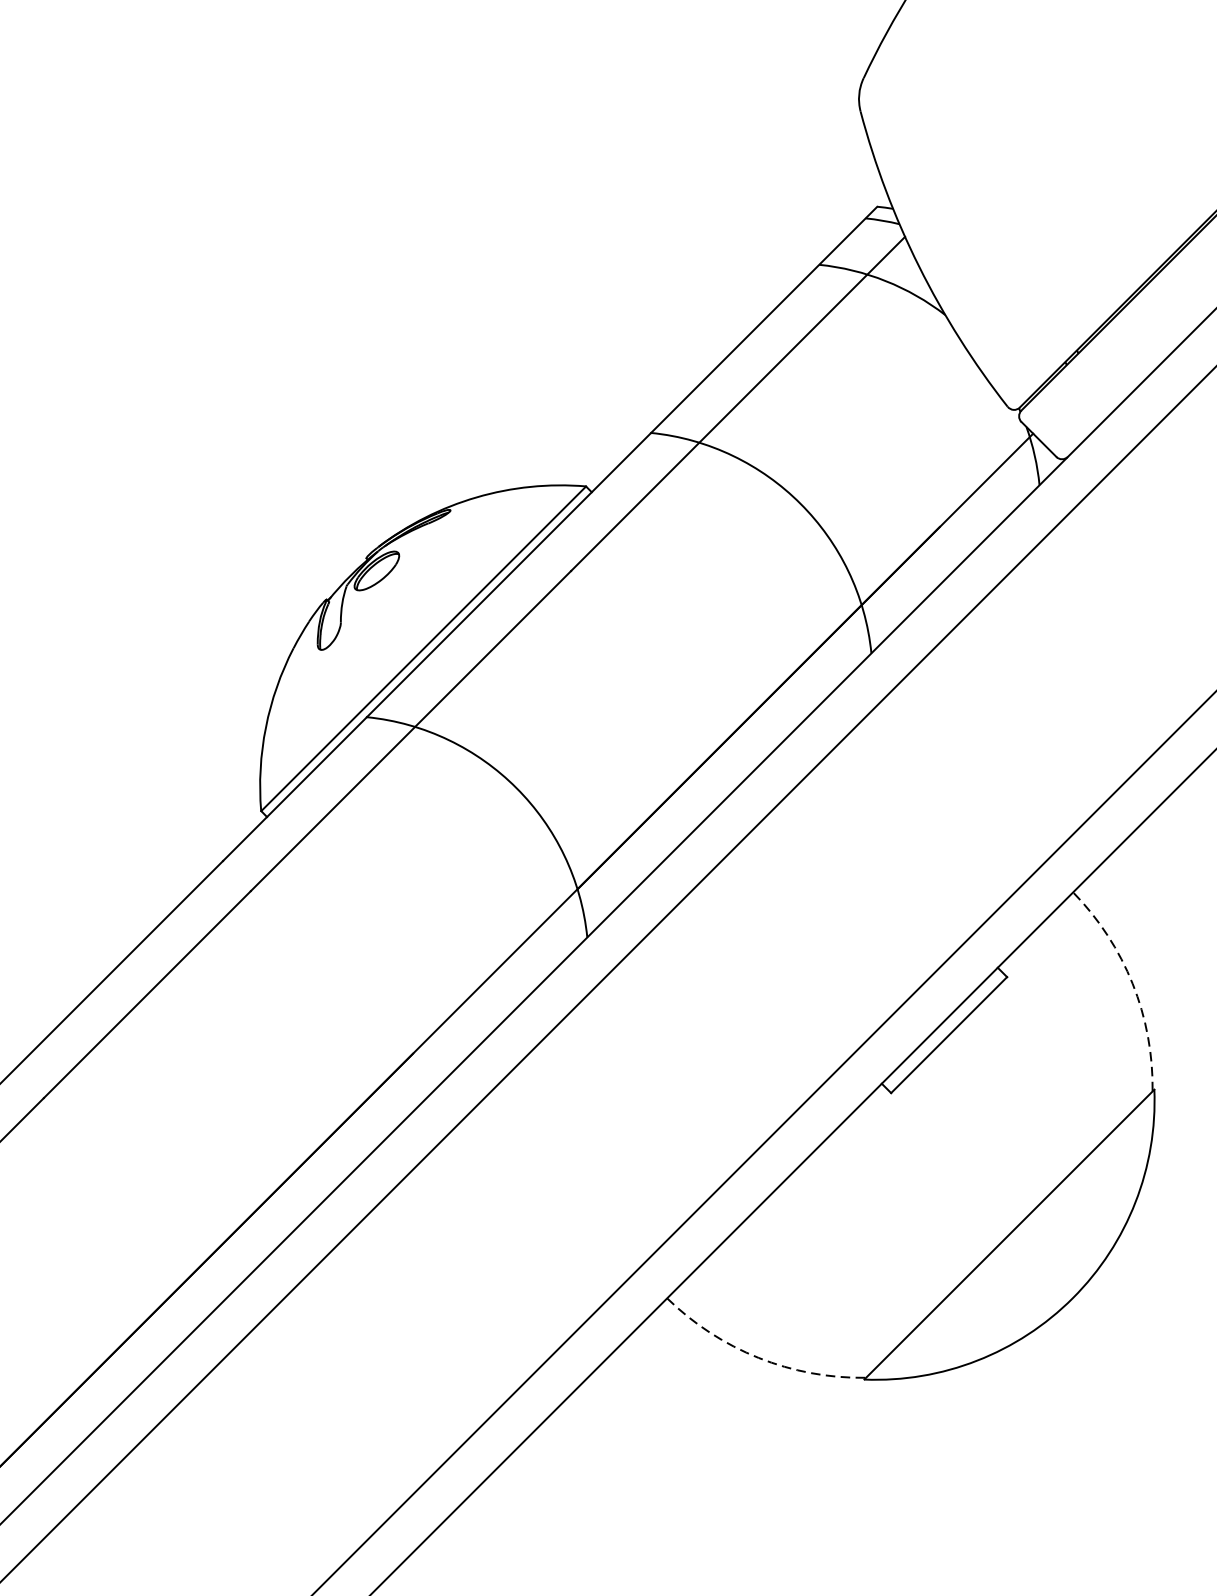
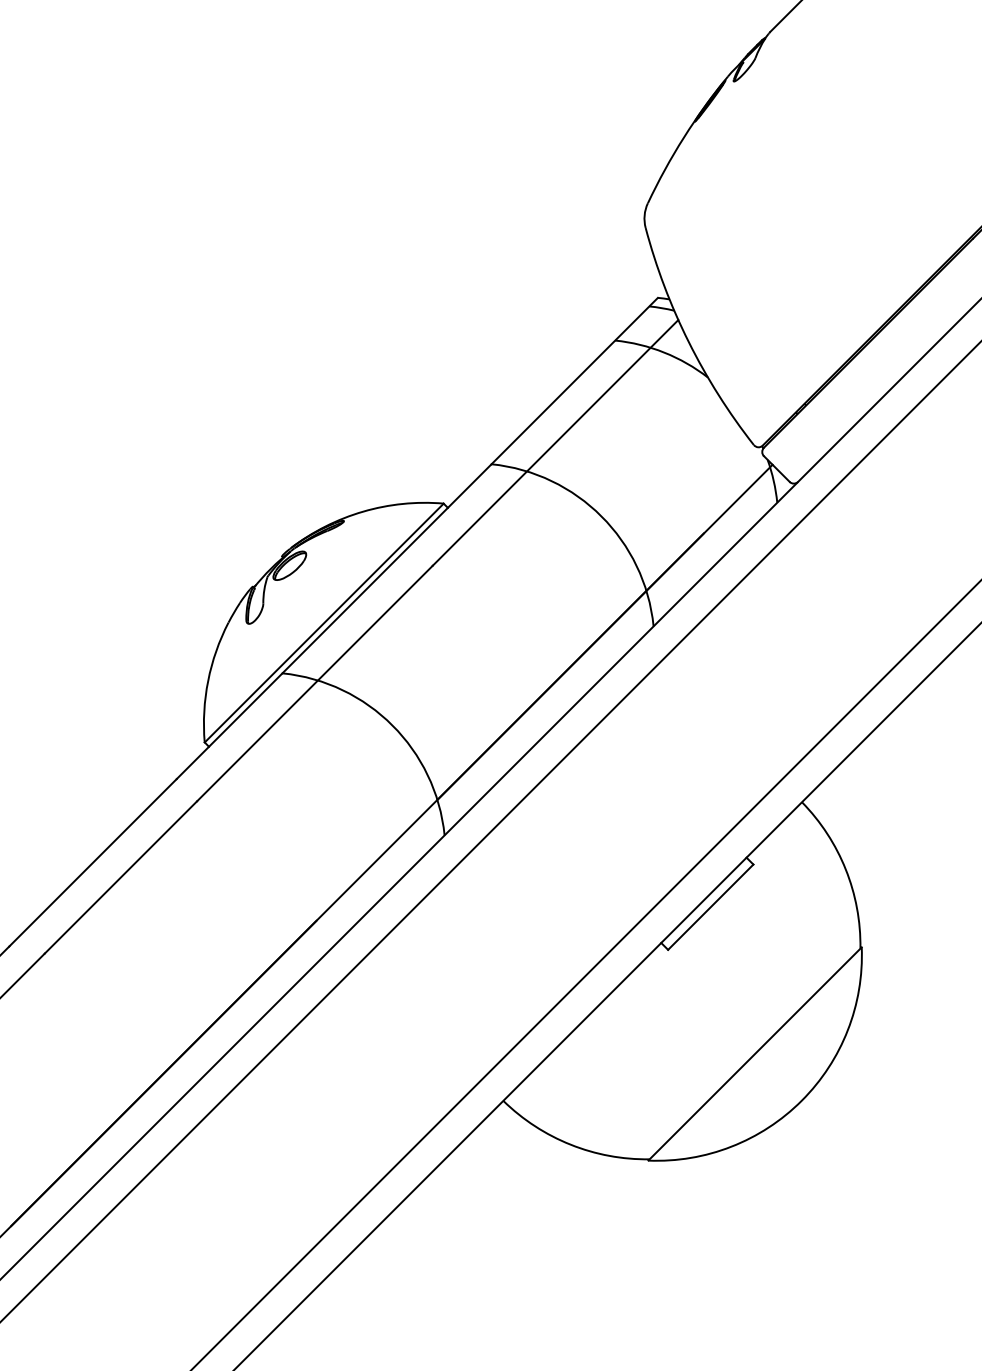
arc: (1132, 983) -> (845, 869), dashed -> solid
arc: (758, 1357) -> (570, 1144), dashed -> solid

